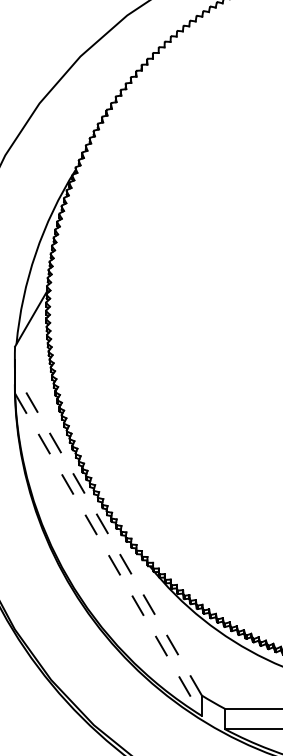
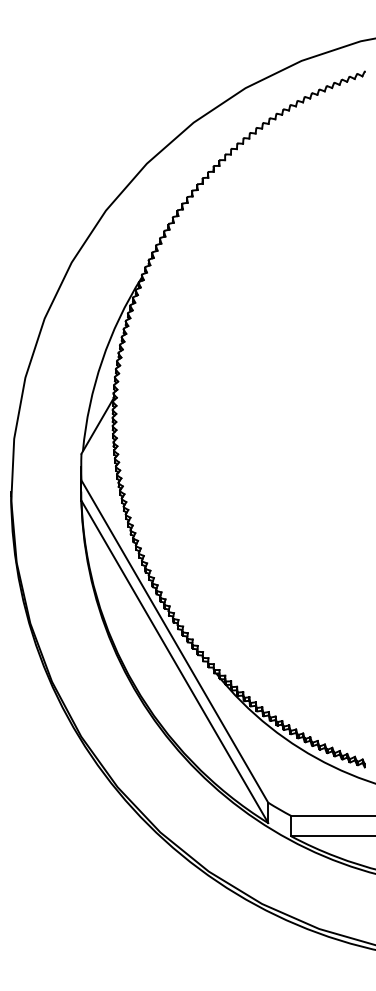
line: (108, 534) -> (174, 641), dashed -> solid
line: (109, 555) -> (175, 662), dashed -> solid

